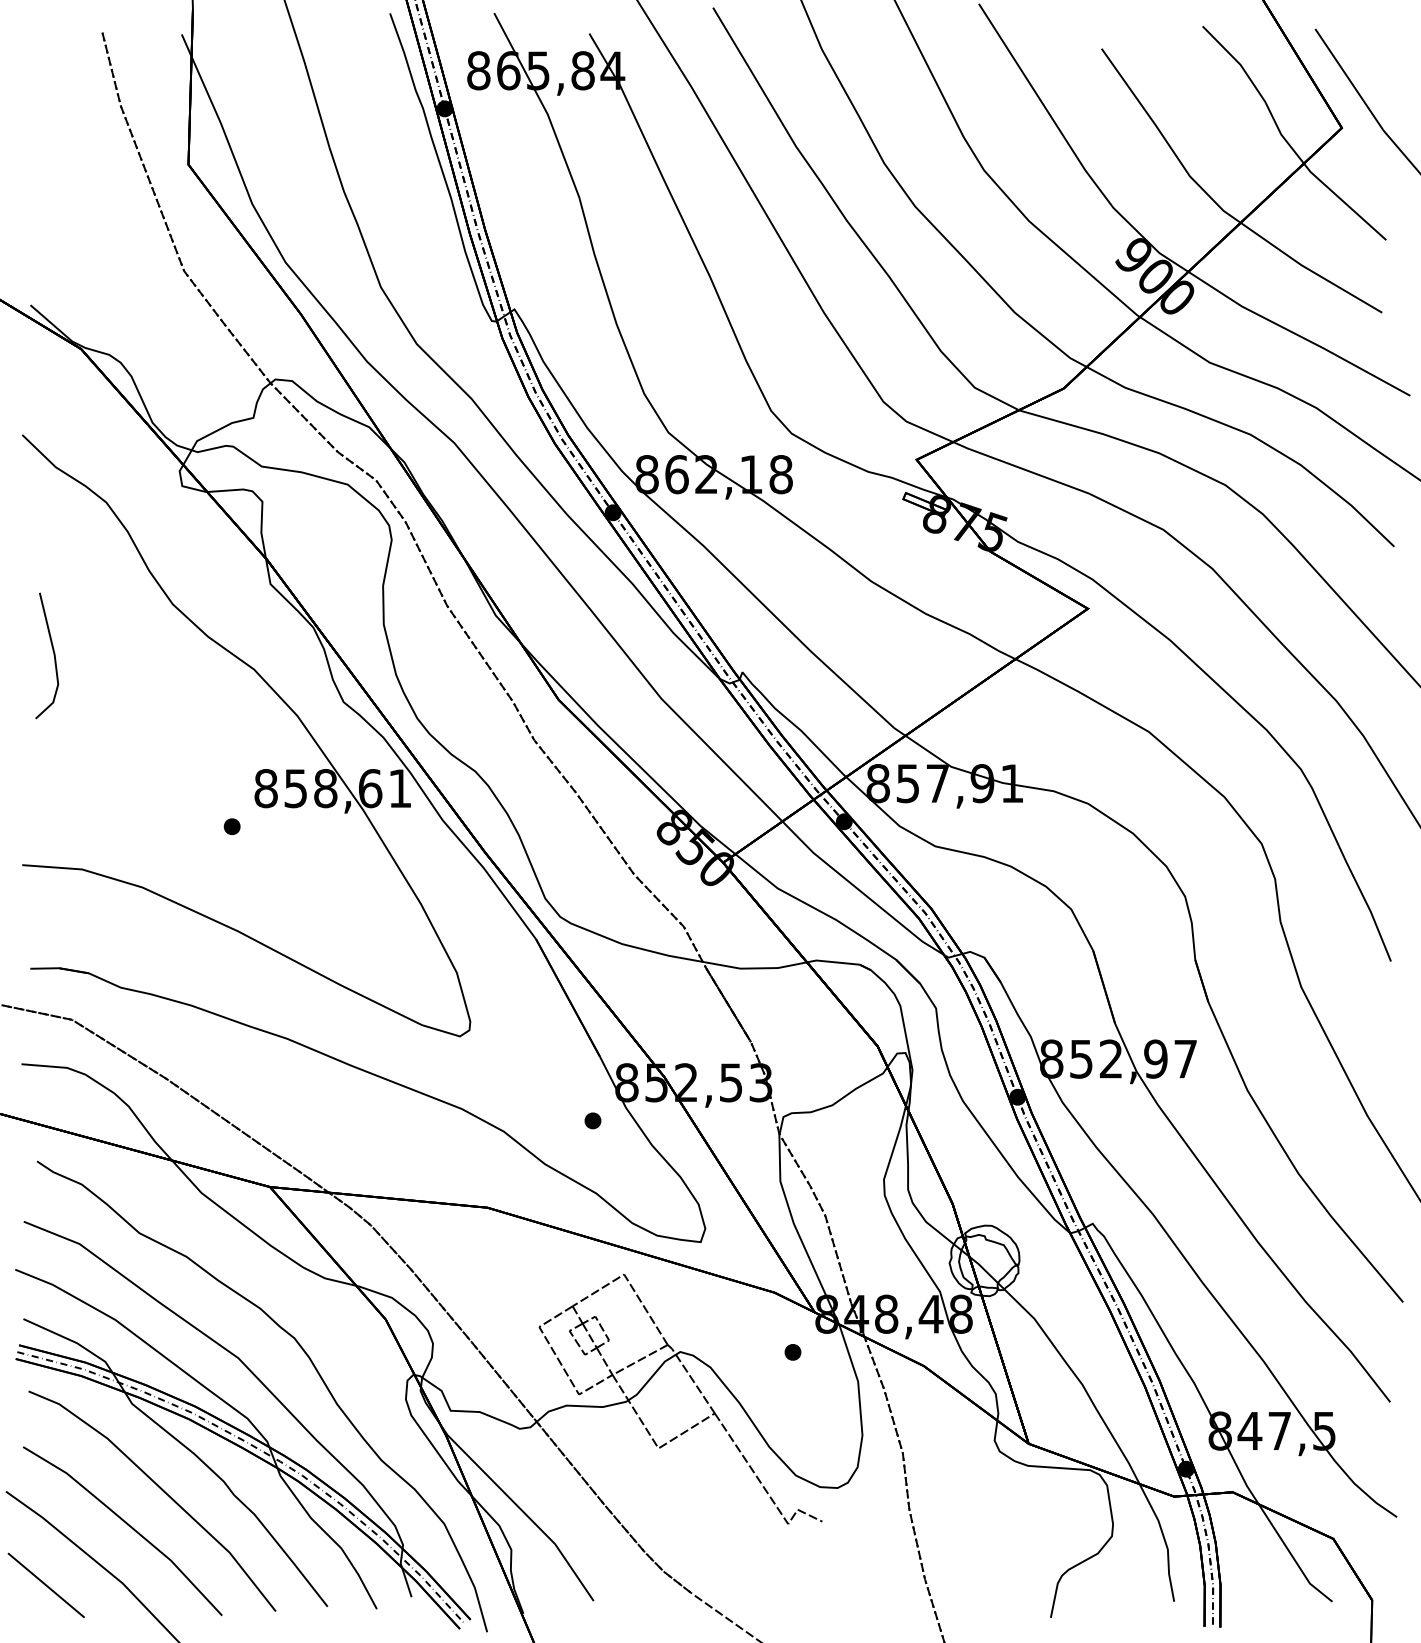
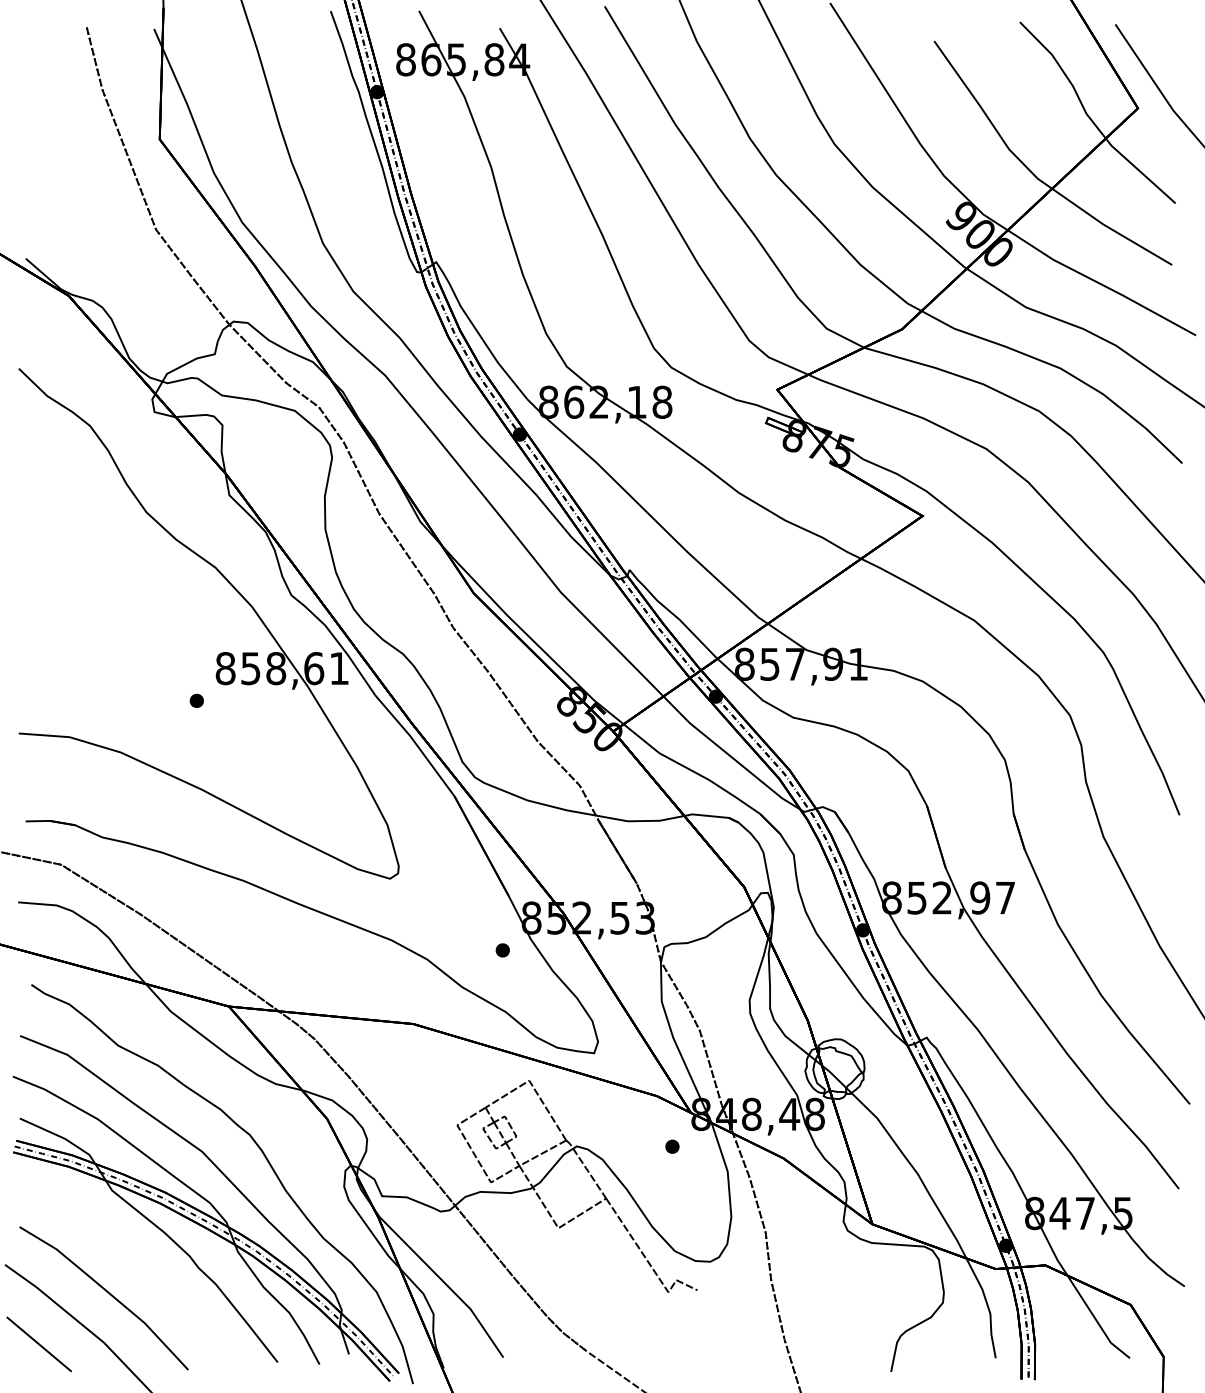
line: (53, 655) -> (45, 555), removed
line: (161, 1490) -> (136, 1263), removed

